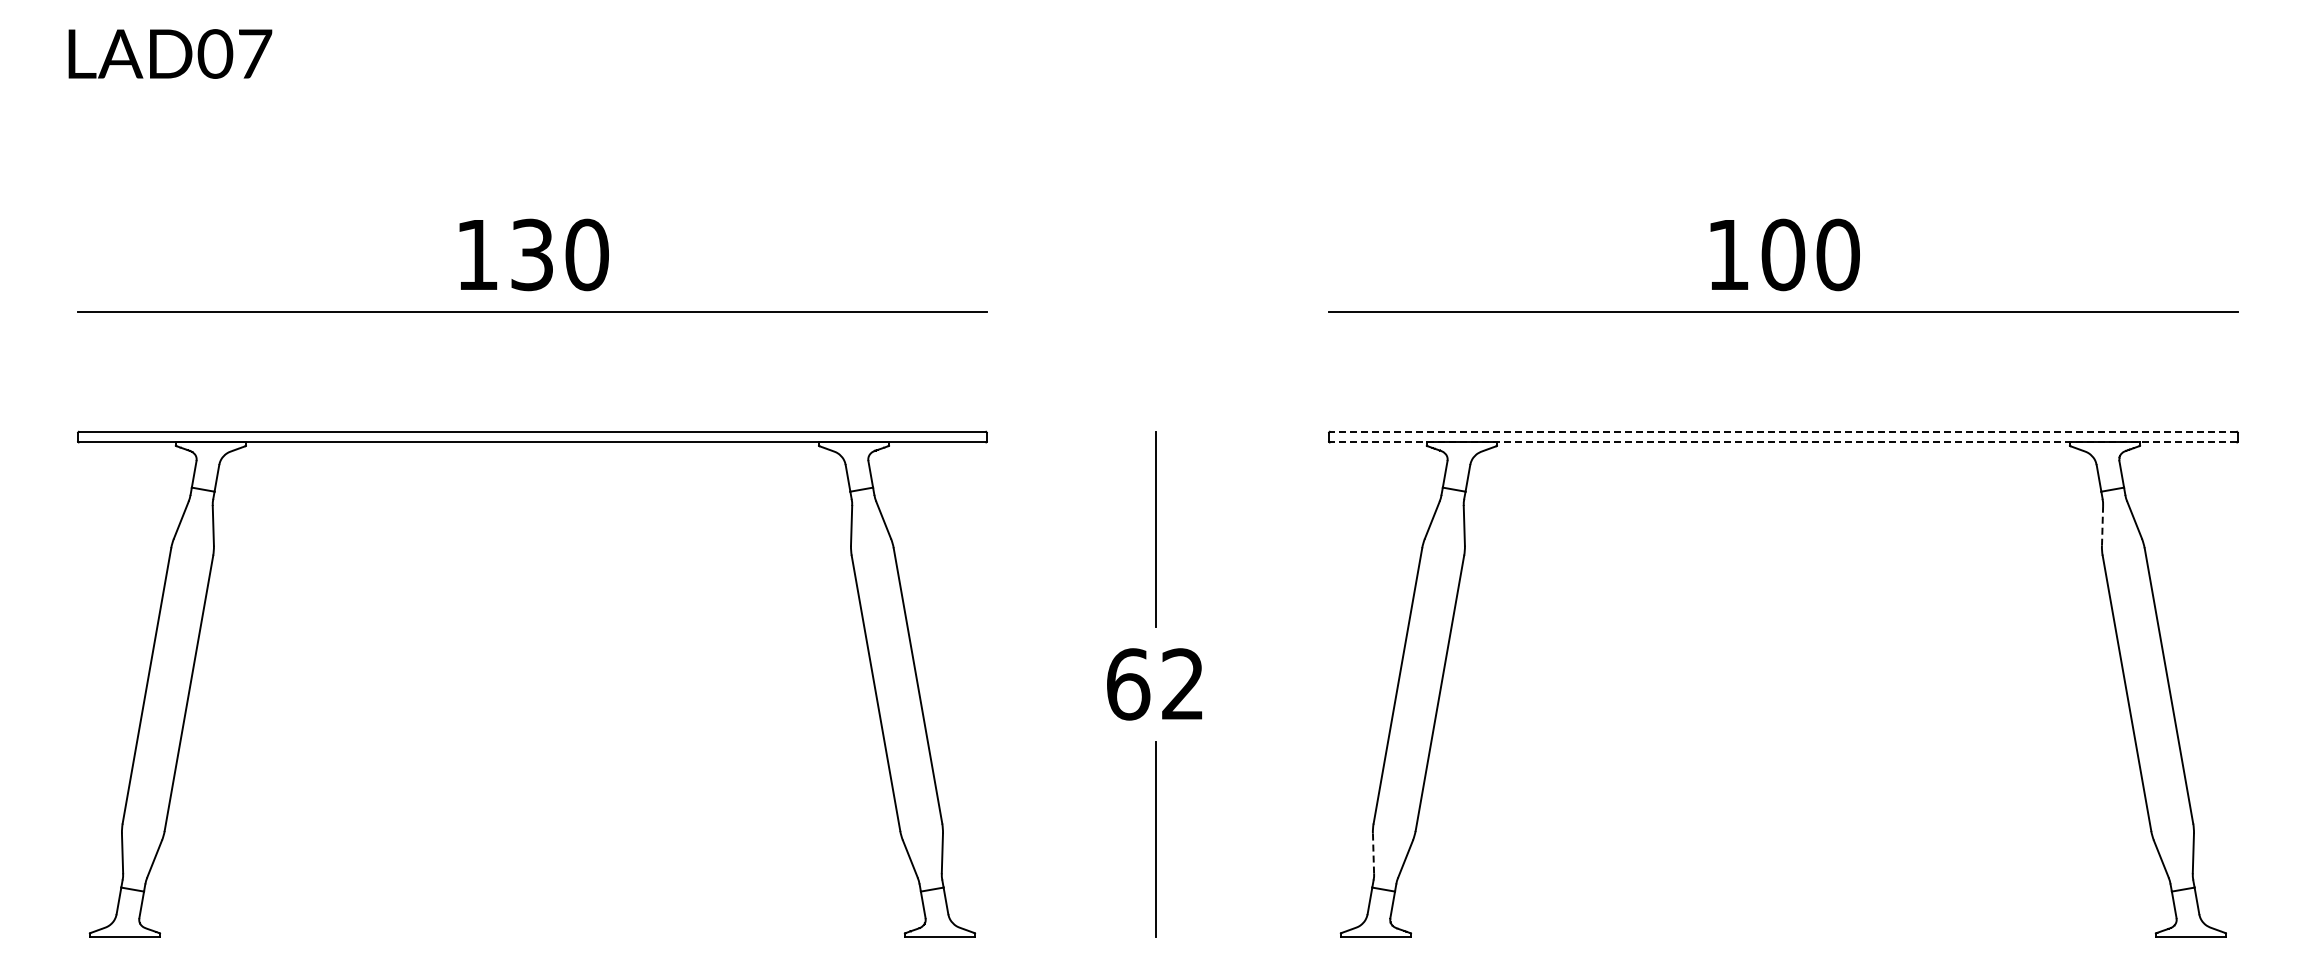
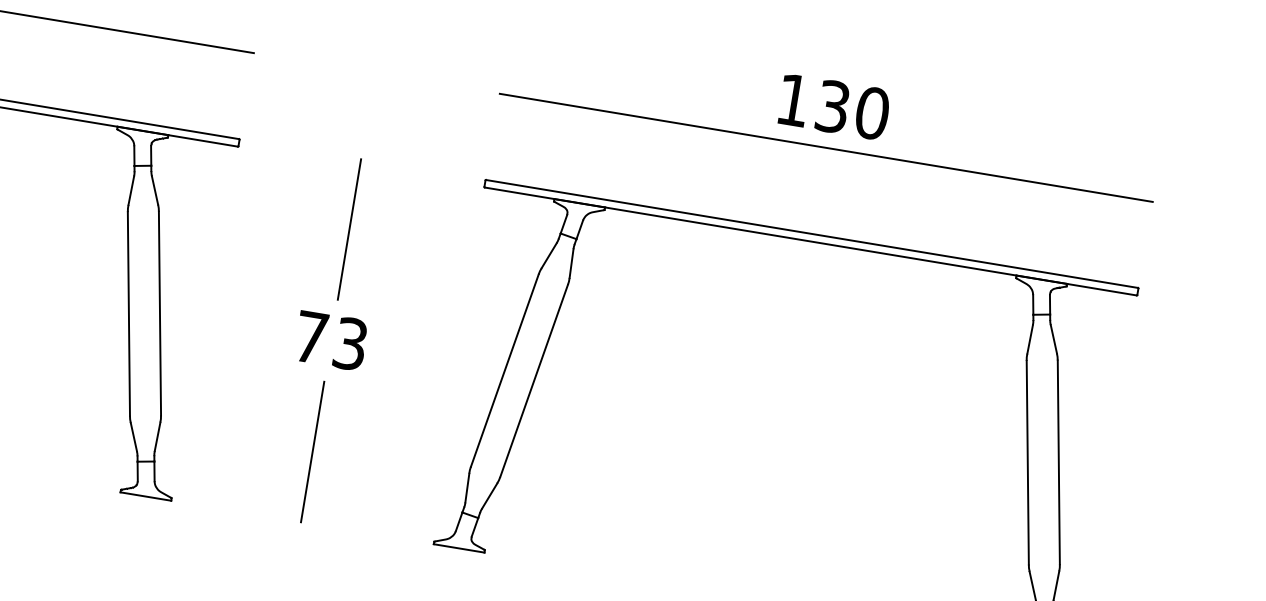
text: (1783, 254) -> (833, 106), 100 -> 130
line: (1783, 431) -> (812, 233), dashed -> solid
line: (1783, 442) -> (810, 241), dashed -> solid
line: (2102, 525) -> (1030, 339), dashed -> solid
text: (1155, 684) -> (330, 340), 62 -> 73
line: (1373, 853) -> (467, 488), dashed -> solid

